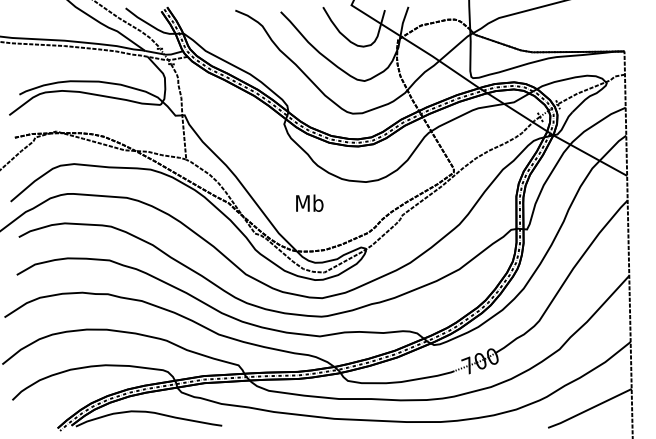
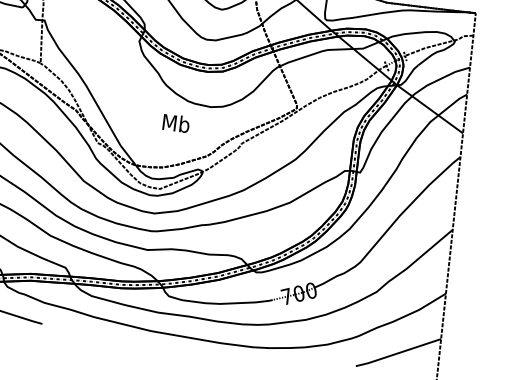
text: (309, 202) -> (176, 122), moved

